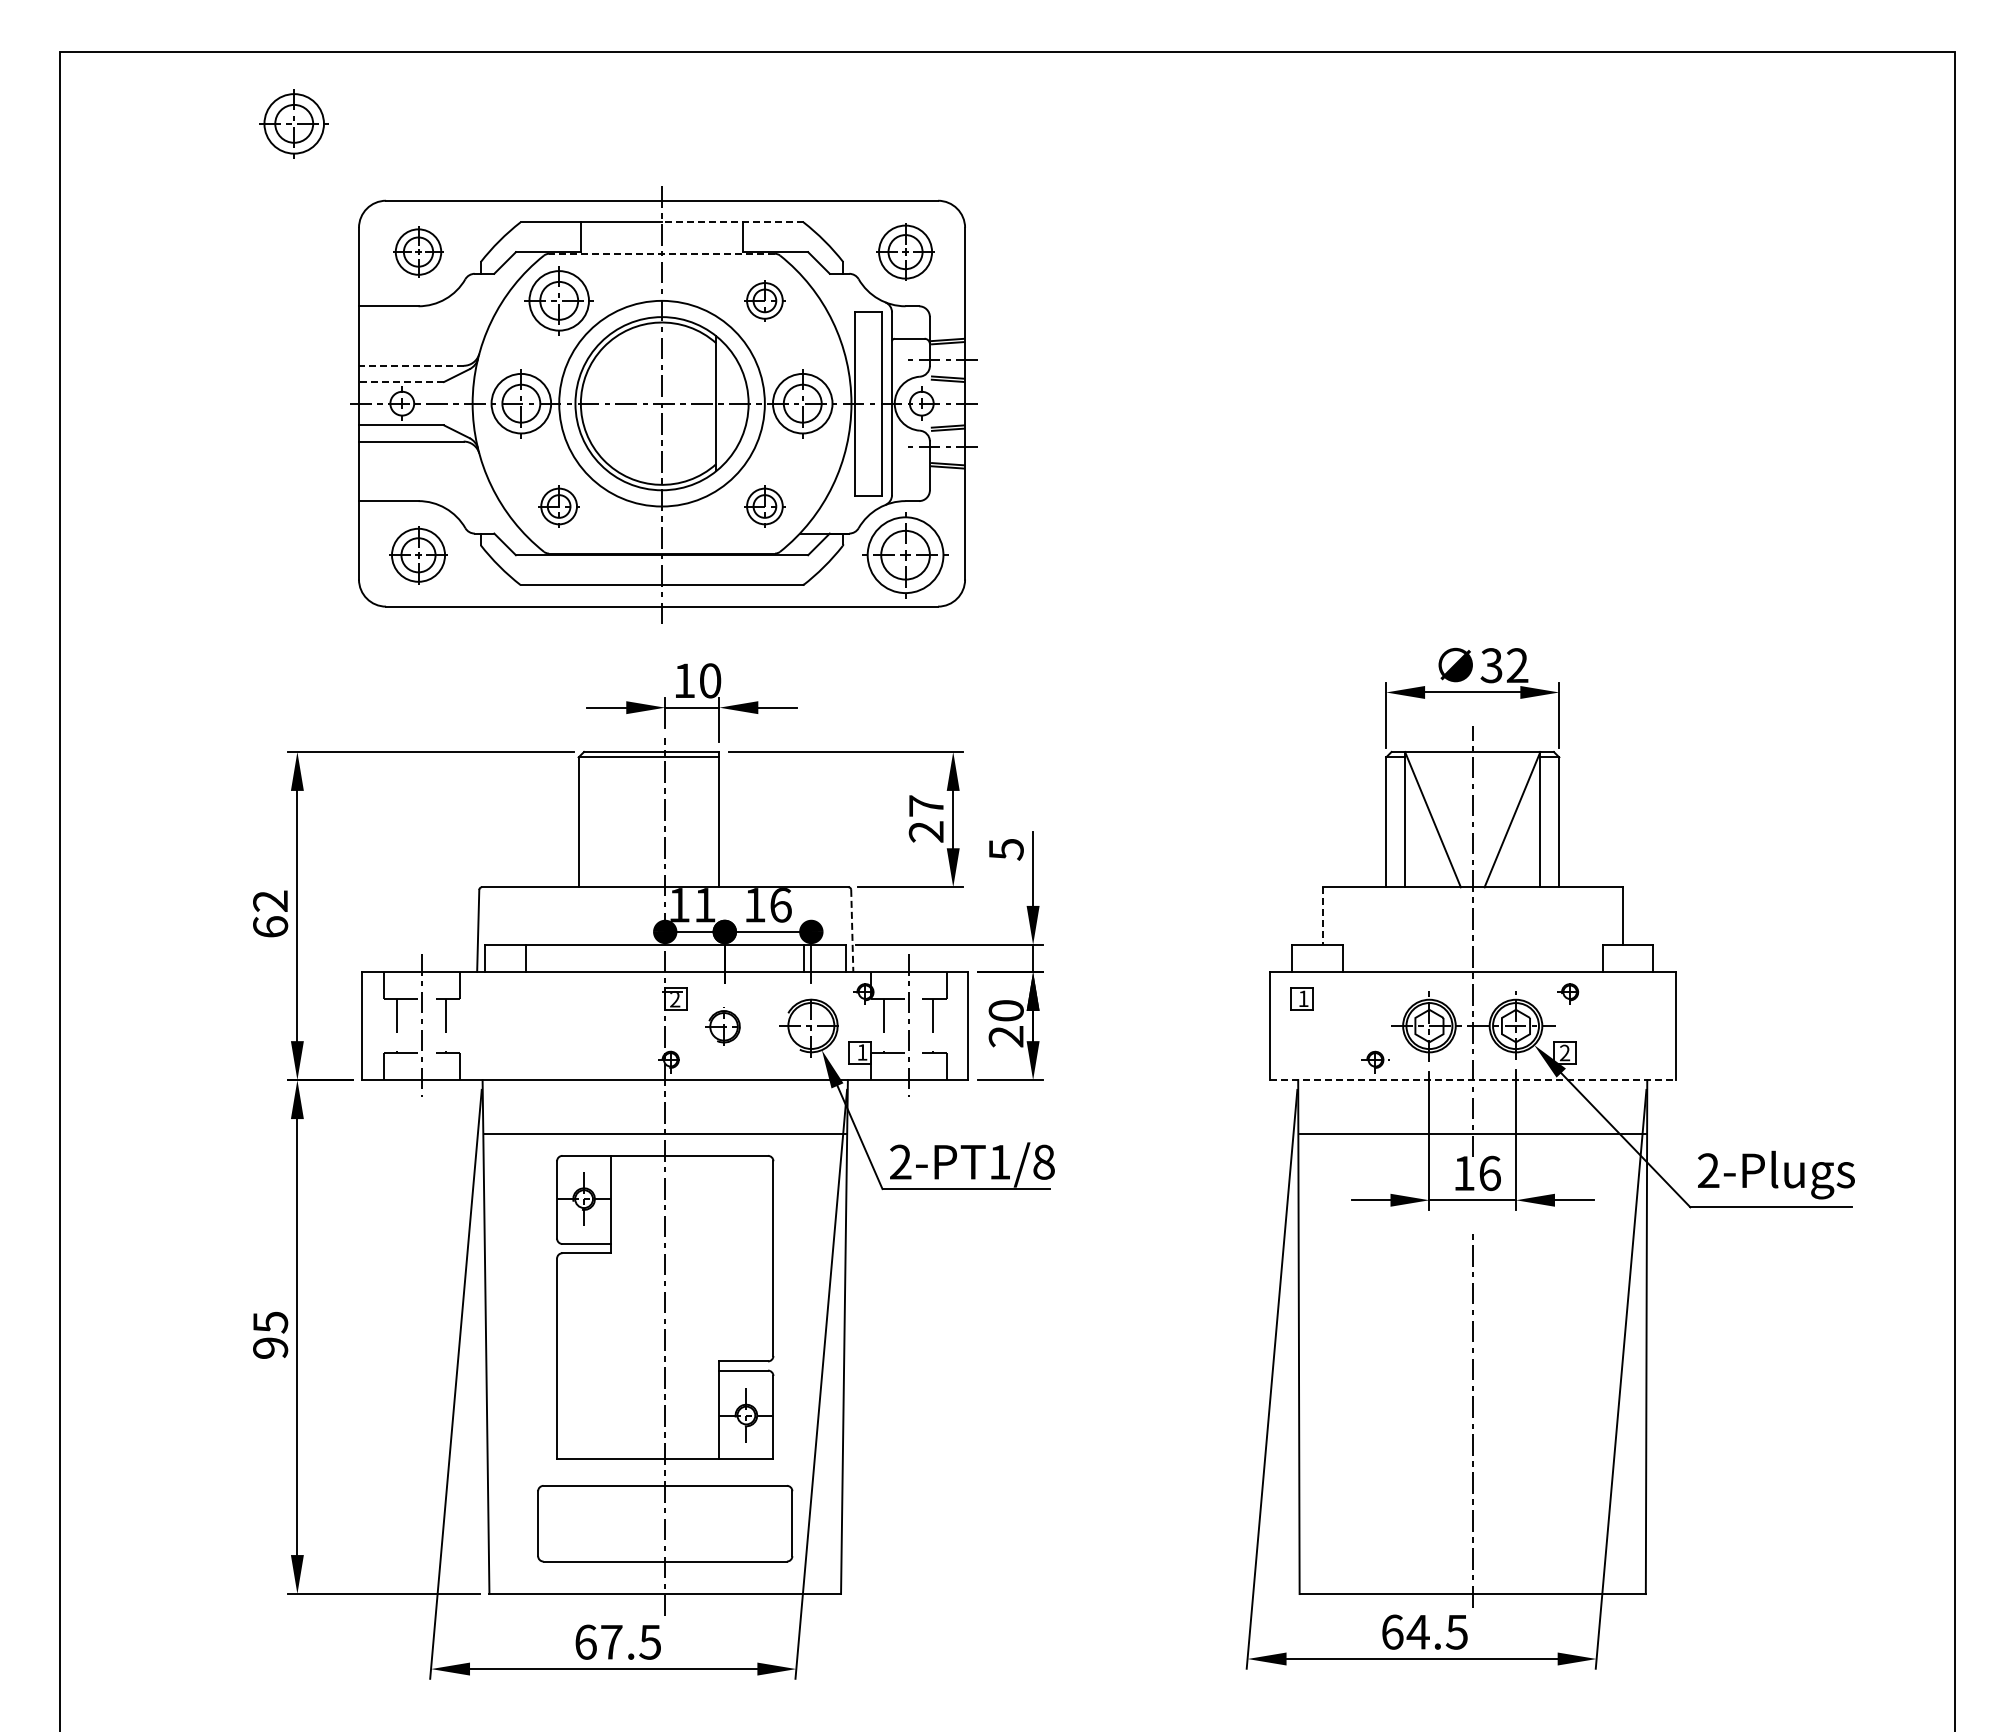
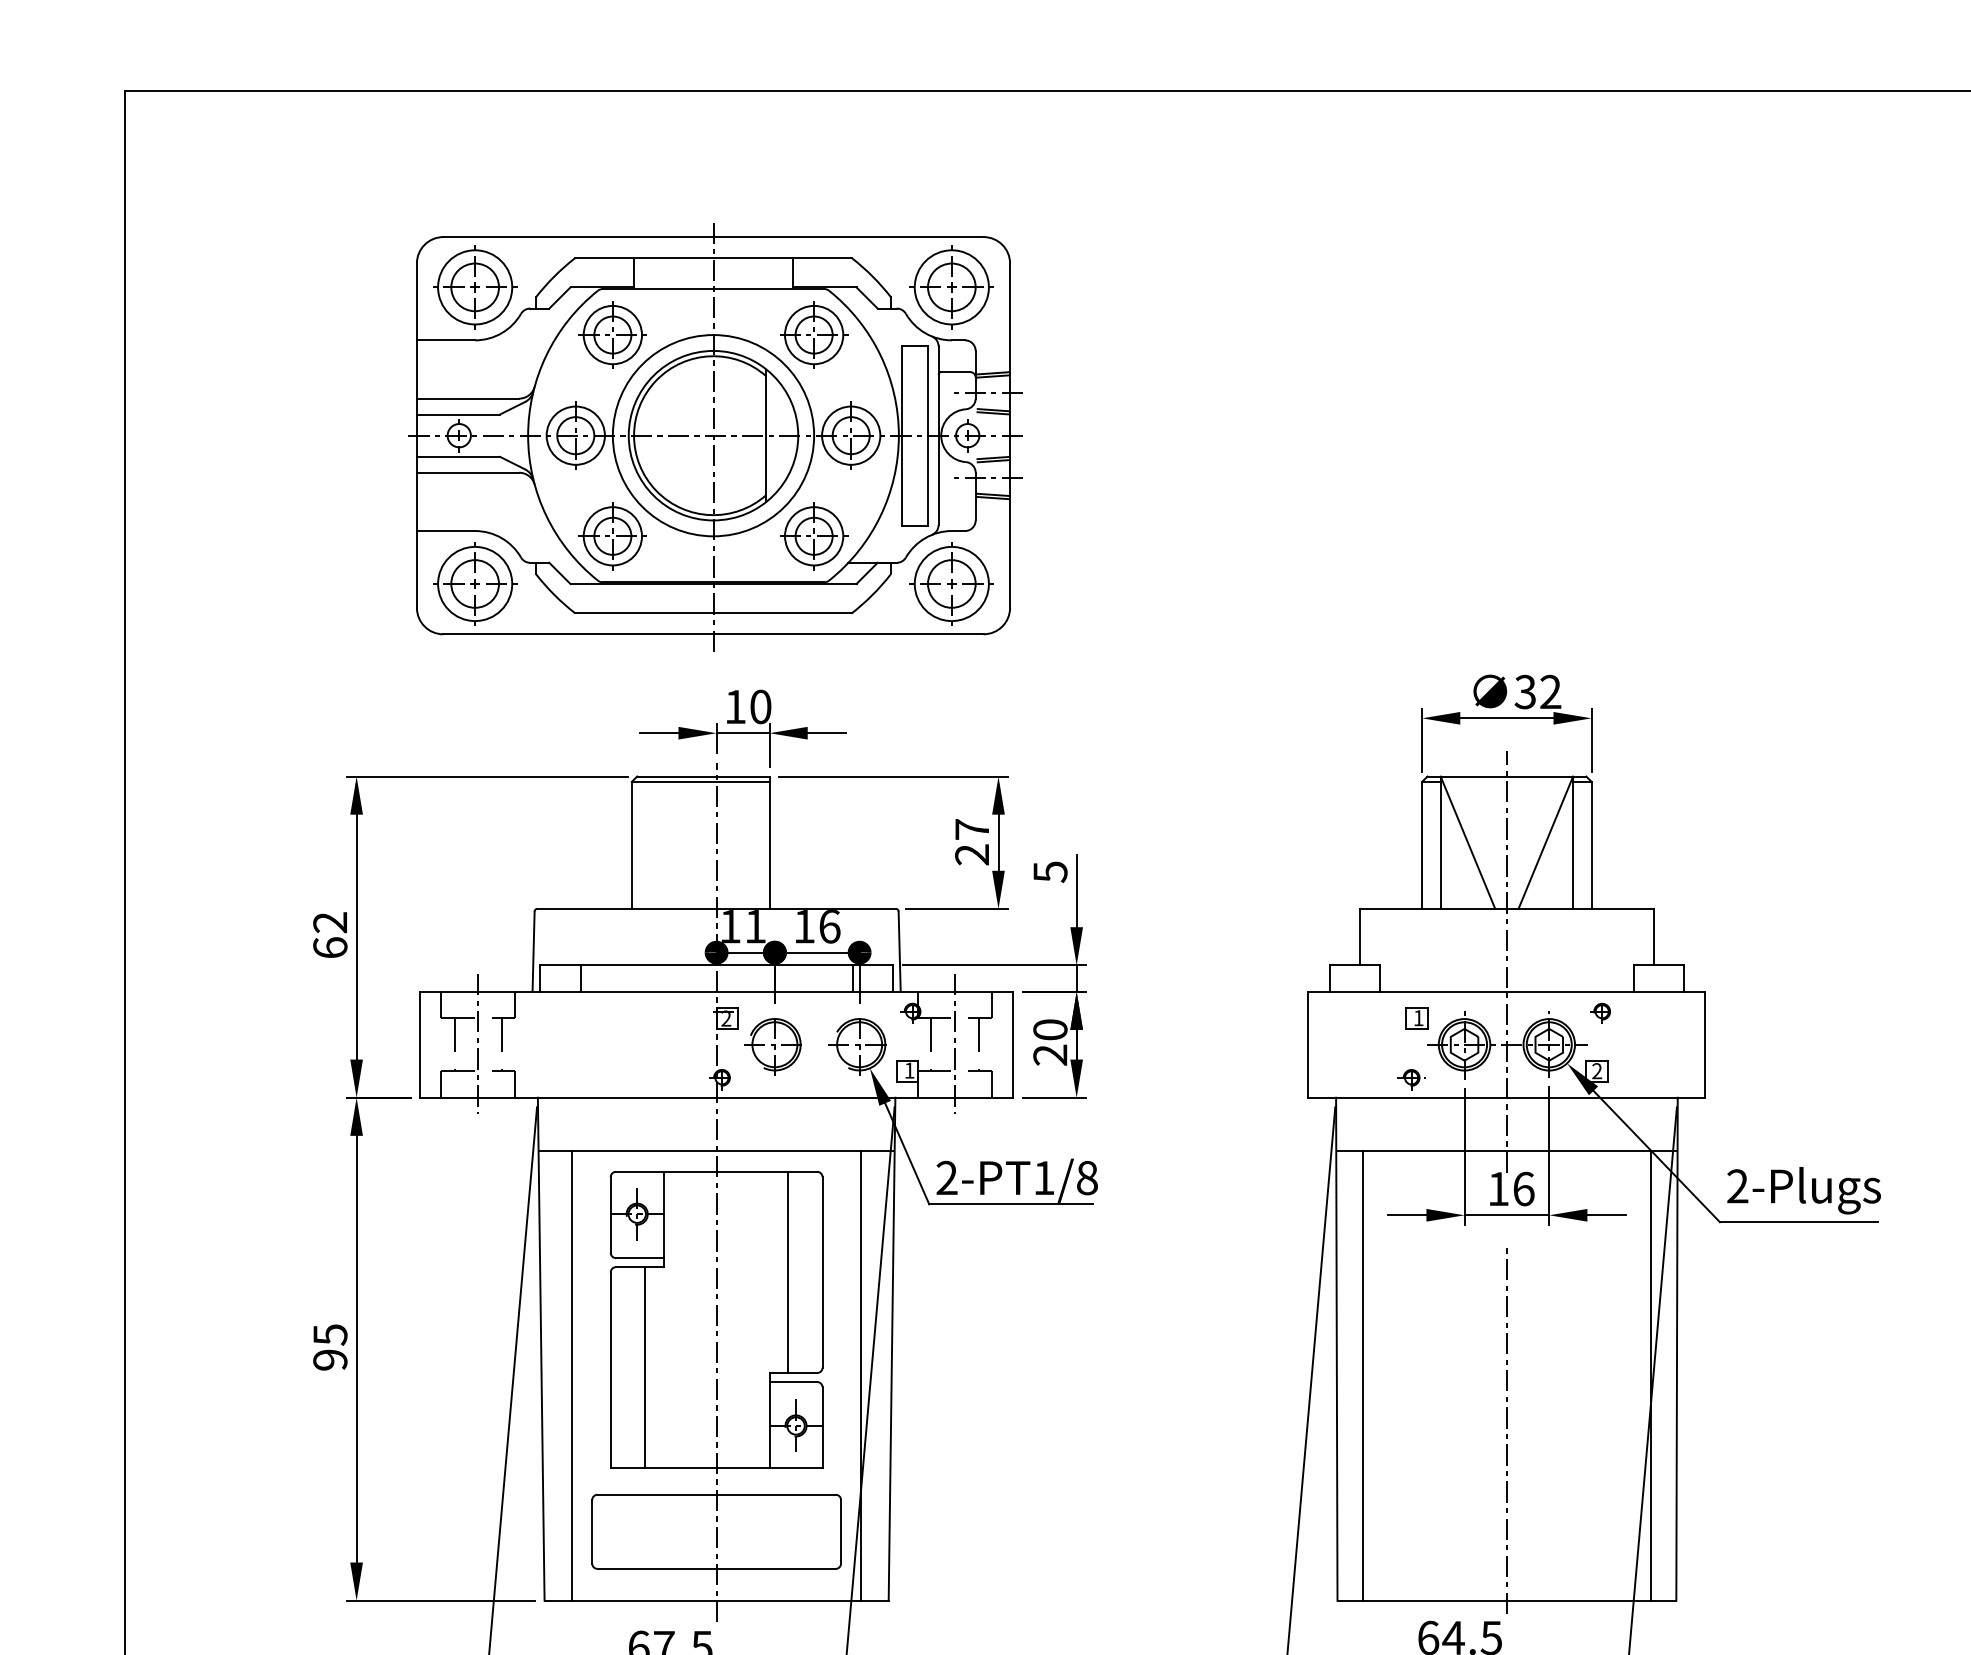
part: (293, 123) -> (352, 161), removed
line: (732, 222) -> (782, 258), dashed -> solid
part: (418, 251) -> (475, 286), size x1.67
part: (905, 251) -> (951, 286), size x1.43
line: (662, 253) -> (713, 288), dashed -> solid
part: (764, 300) -> (813, 334), size x1.67
line: (410, 365) -> (467, 398), dashed -> solid
line: (401, 382) -> (458, 414), dashed -> solid
part: (558, 506) -> (612, 536), size x1.67
part: (764, 506) -> (813, 536), size x1.67
part: (418, 555) -> (475, 584), size x1.43
line: (1322, 916) -> (1359, 937), dashed -> solid
line: (852, 931) -> (899, 952), dashed -> solid
part: (1301, 998) -> (1416, 1017), moved
part: (722, 1027) -> (772, 1046), size x1.67
line: (1472, 1080) -> (1506, 1098), dashed -> solid
line: (738, 1258) -> (788, 1272), added
line: (592, 1355) -> (645, 1367), added
line: (517, 1364) -> (572, 1376), added
line: (812, 1364) -> (860, 1376), added
line: (1325, 1364) -> (1362, 1376), added
line: (1620, 1364) -> (1651, 1376), added

